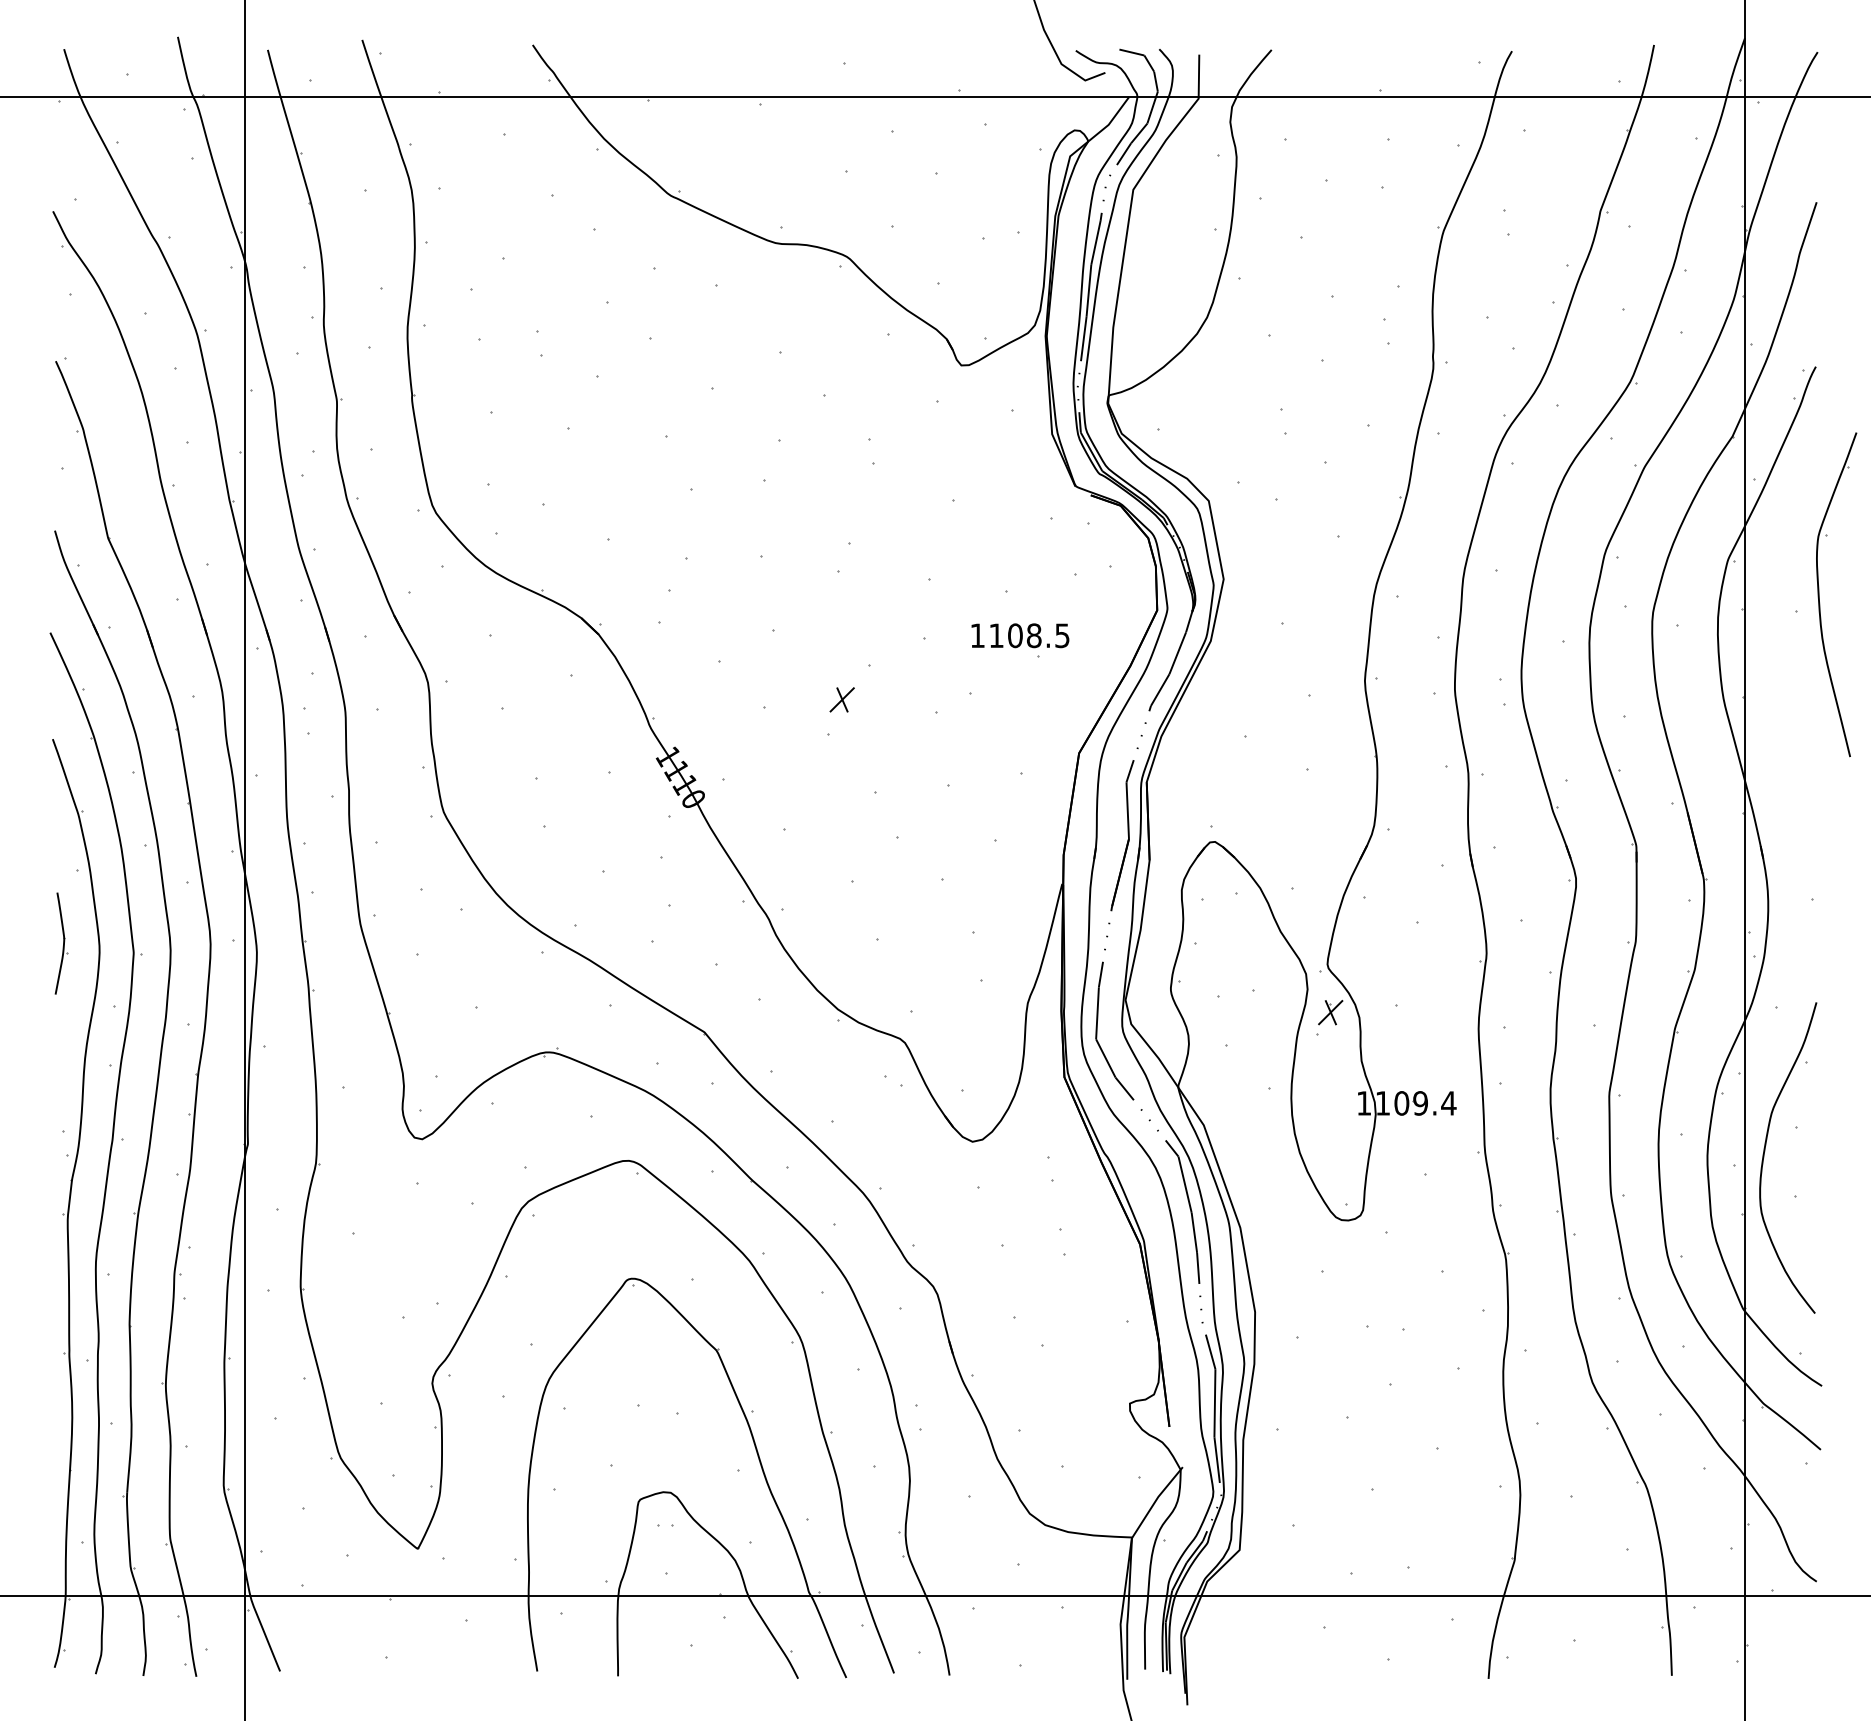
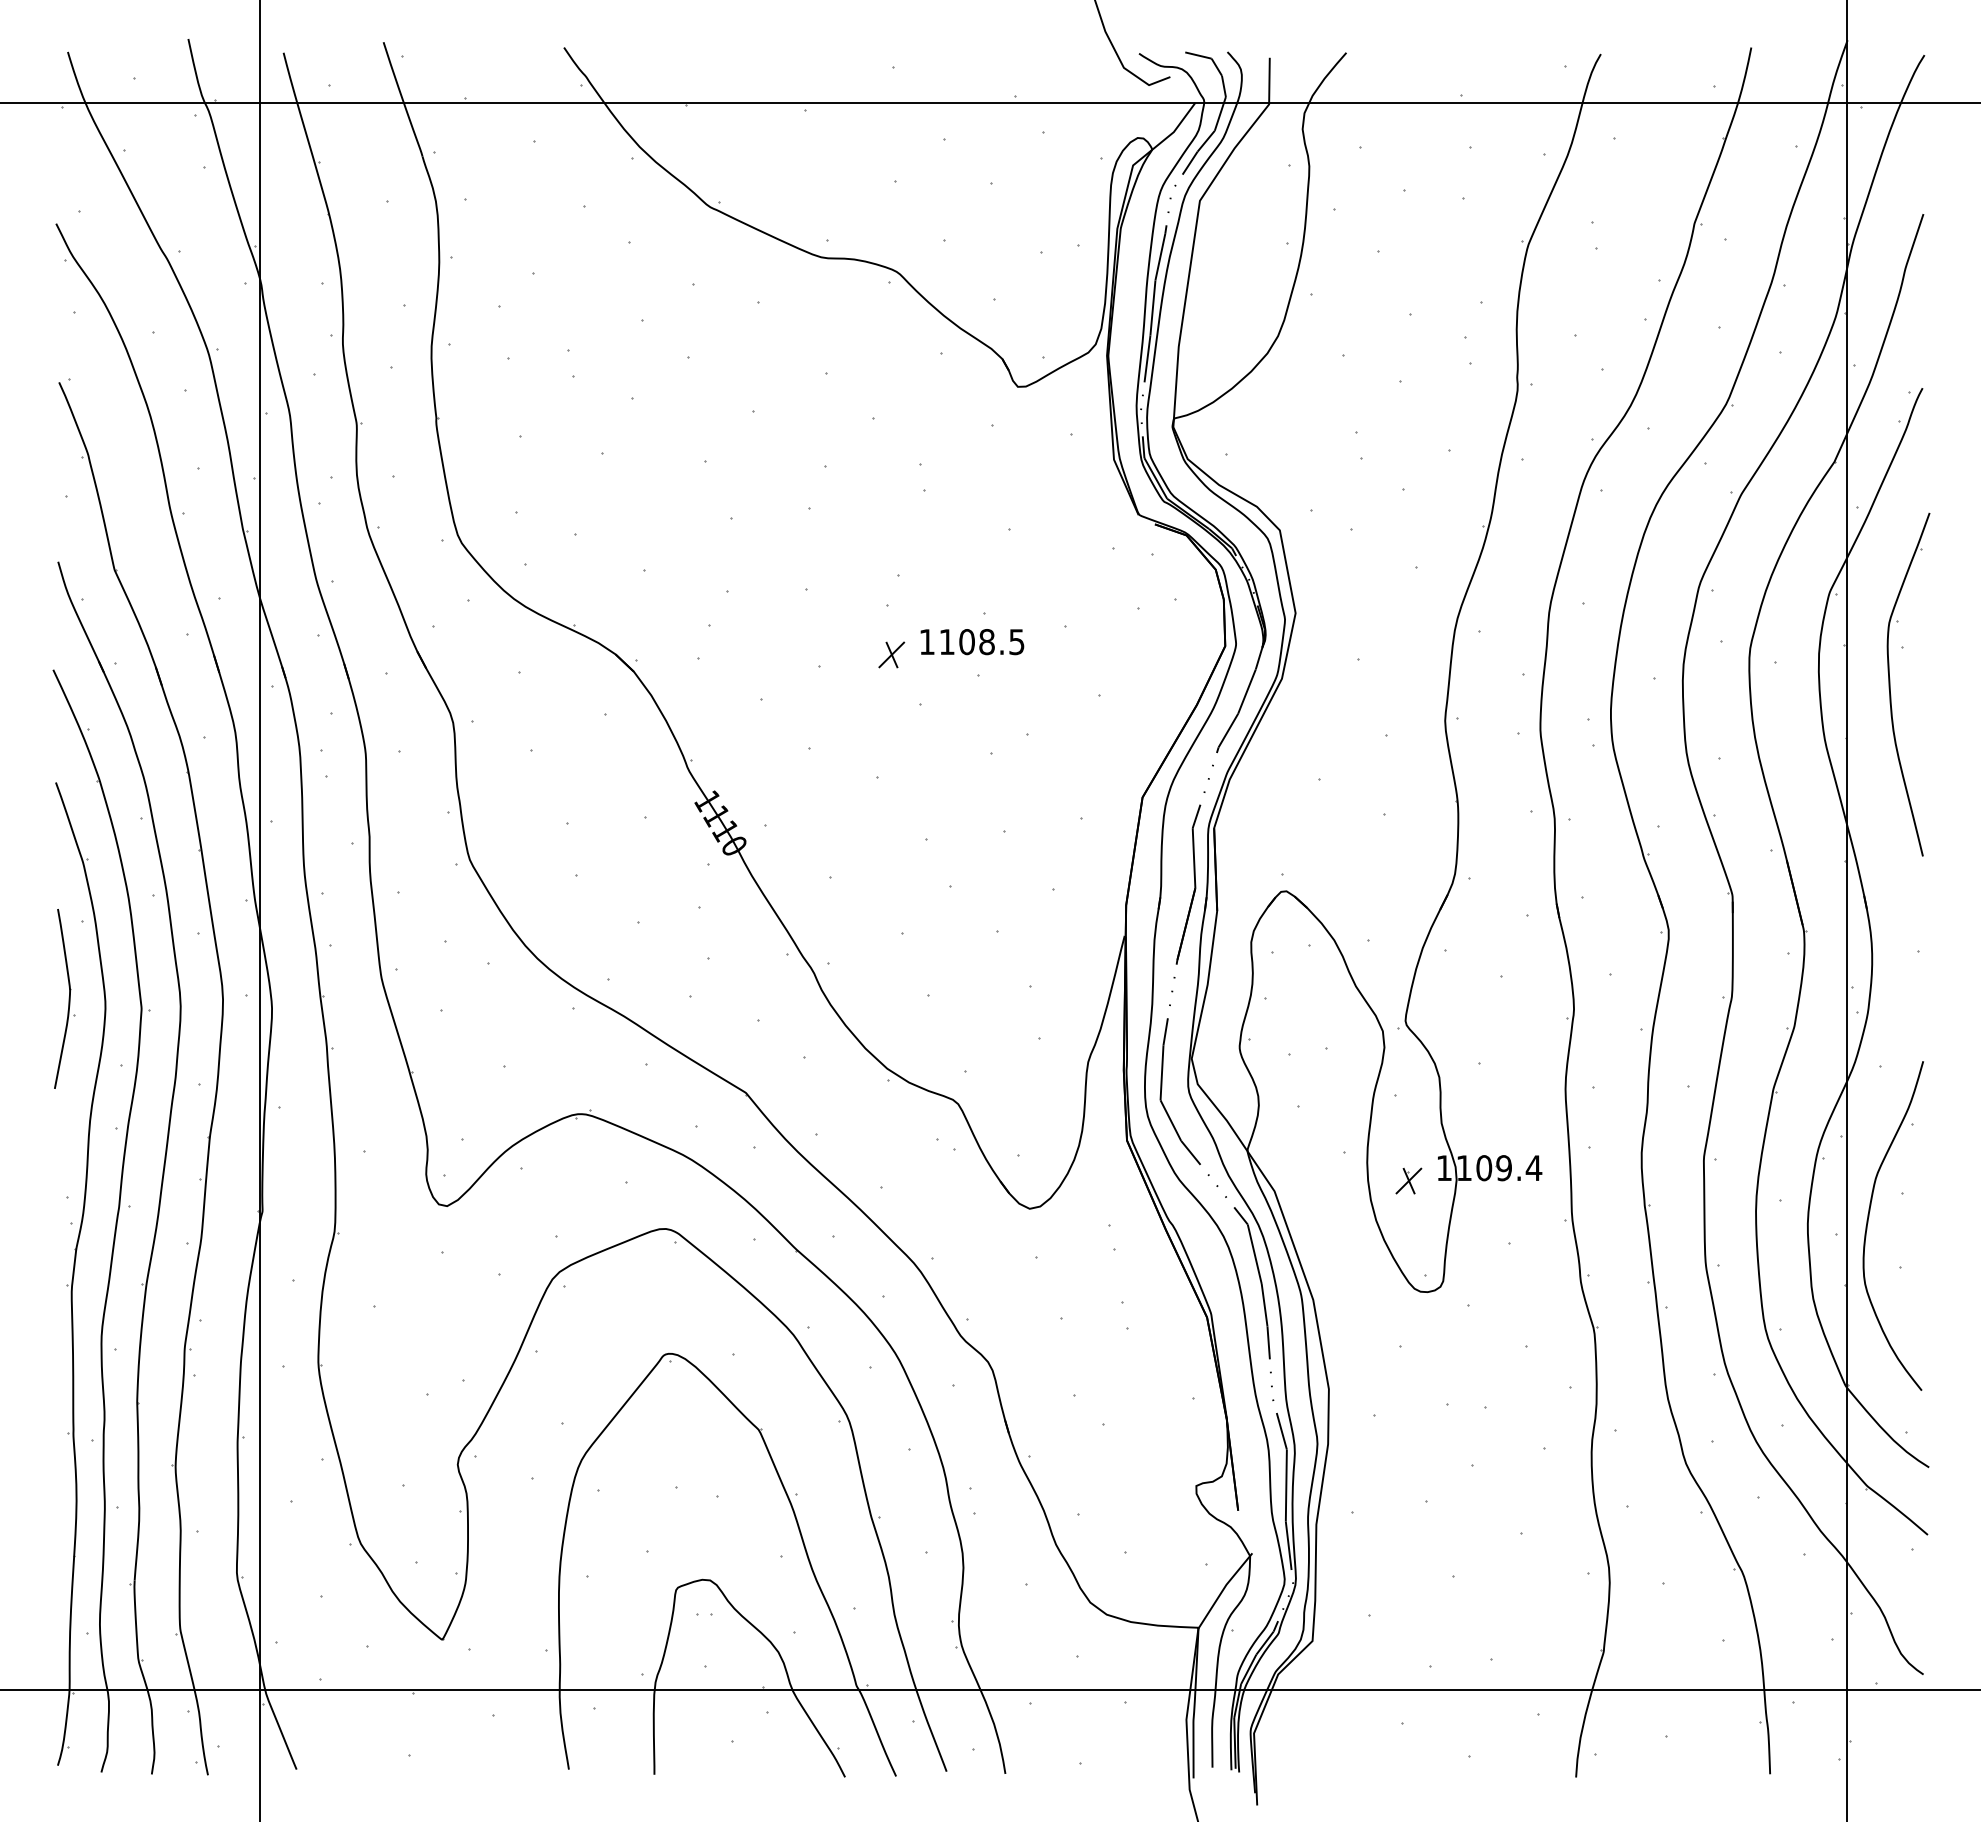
part: (1819, 594) -> (1890, 684), moved
text: (1020, 636) -> (972, 642), moved
part: (841, 699) -> (891, 654), moved
part: (60, 943) -> (64, 998), size x1.67
part: (1330, 1012) -> (1408, 1180), moved

